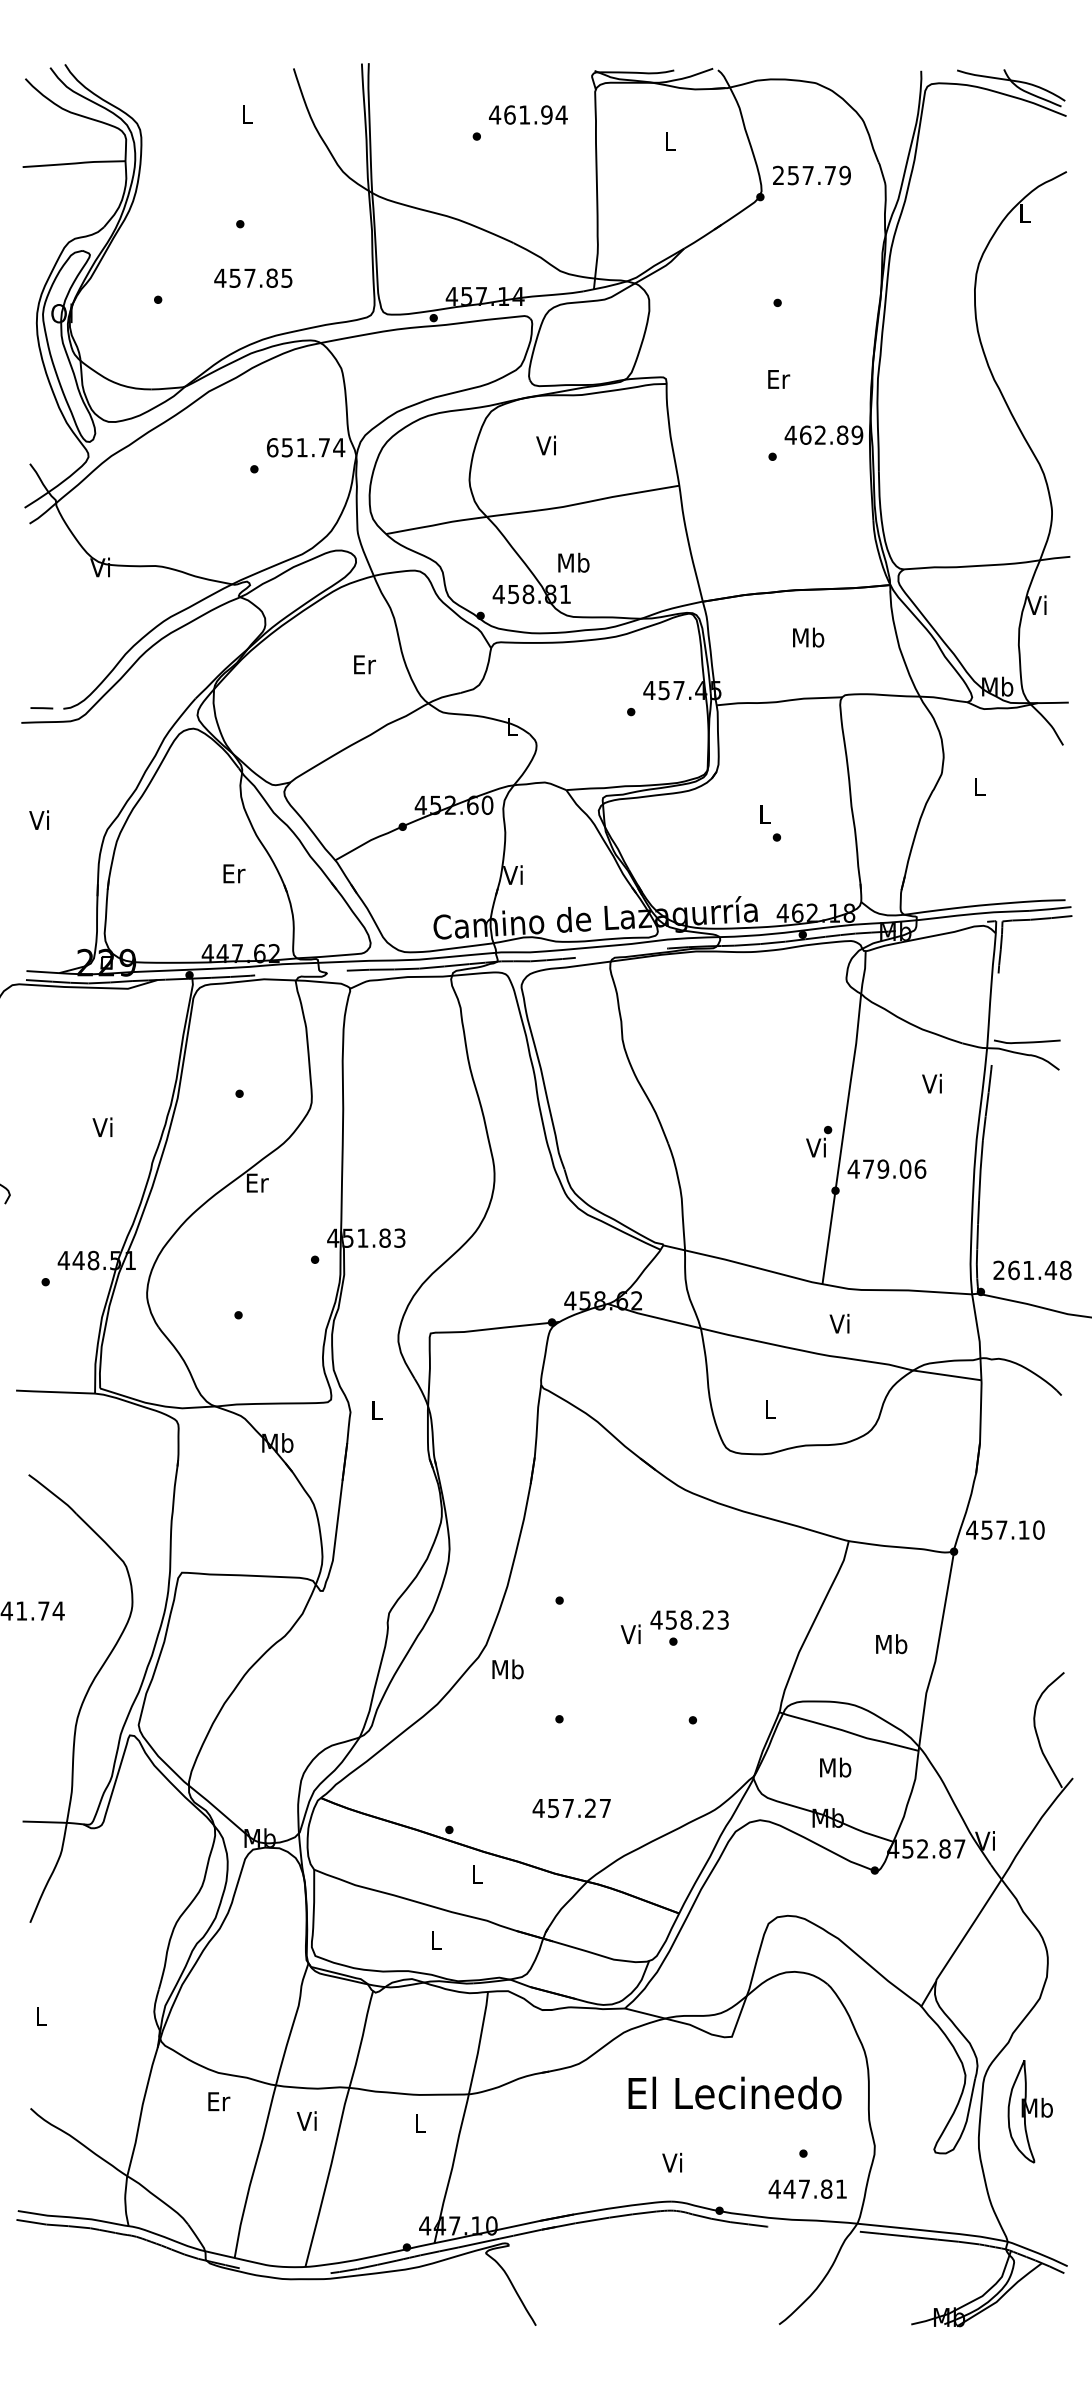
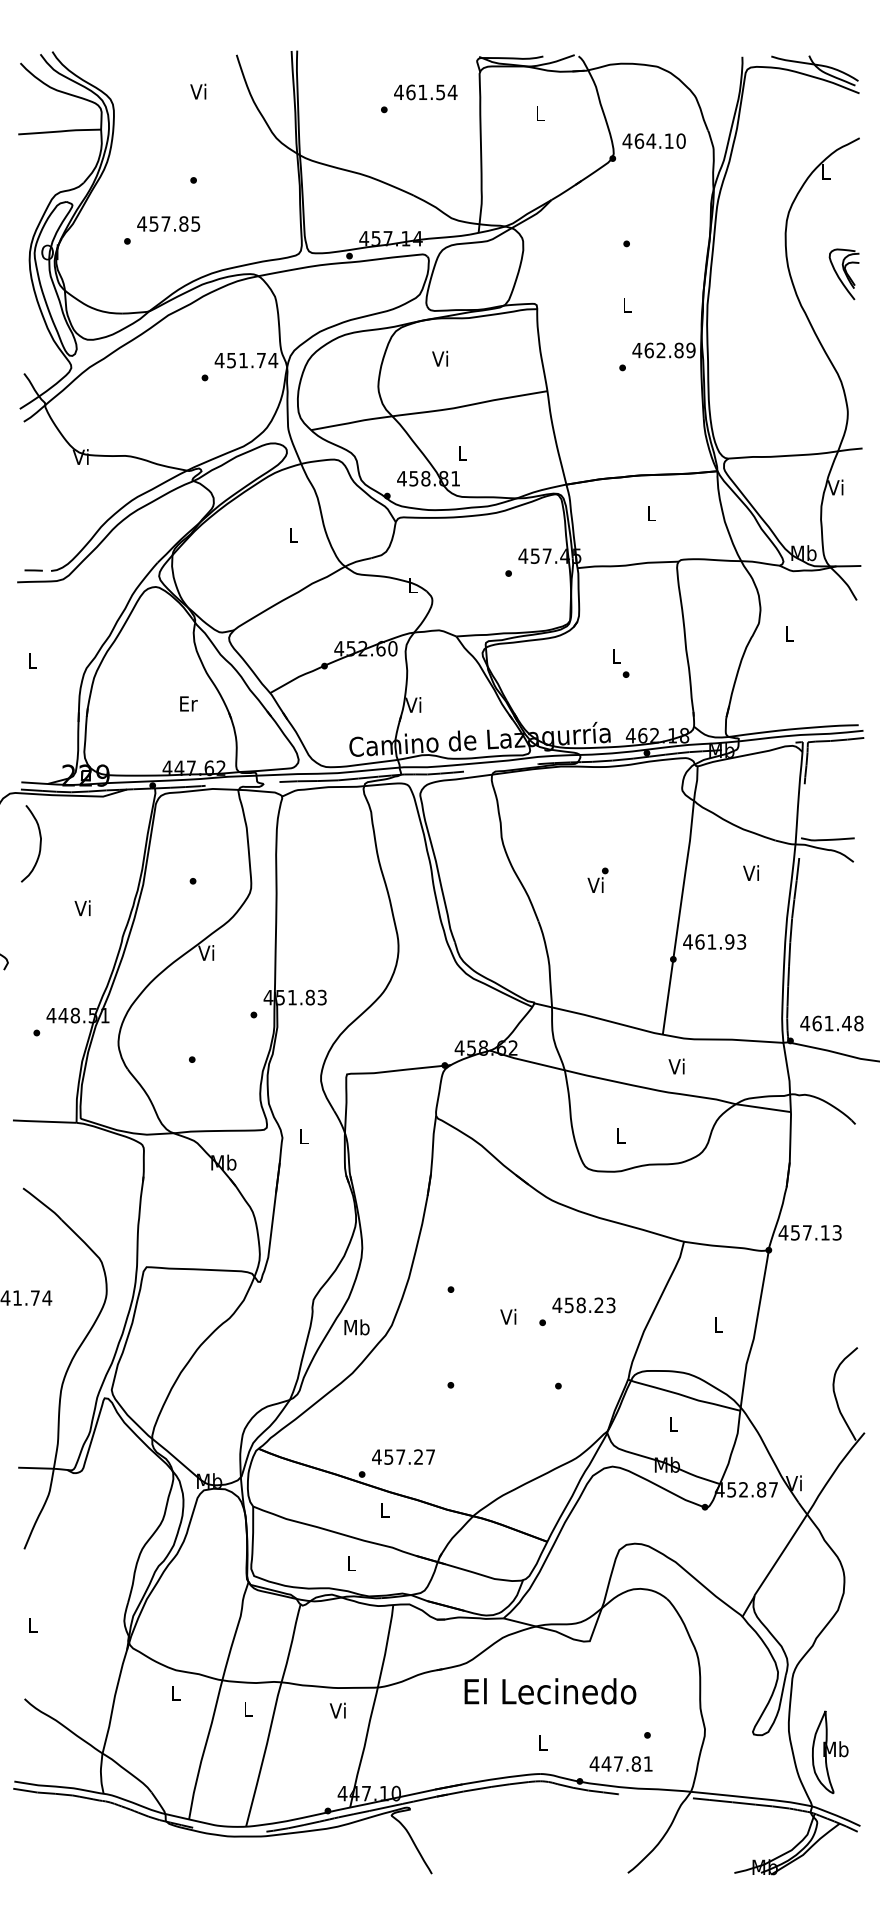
text: (245, 113) -> (197, 91), L -> Vi
text: (546, 114) -> (440, 92), 461.94 -> 461.54
text: (811, 175) -> (653, 141), 257.79 -> 464.10
text: (253, 277) -> (168, 223), moved
part: (1047, 340) -> (844, 274), added
text: (779, 379) -> (628, 305), Er -> L
text: (272, 447) -> (219, 360), 651.74 -> 451.74
text: (573, 562) -> (462, 453), Mb -> L
text: (808, 637) -> (651, 513), Mb -> L
text: (364, 664) -> (293, 535), Er -> L
text: (38, 819) -> (31, 660), Vi -> L
curve: (49, 1047) -> (39, 843), added
text: (819, 1141) -> (598, 880), moved
text: (894, 1168) -> (720, 941), 479.06 -> 461.93
text: (257, 1182) -> (207, 952), Er -> Vi
text: (999, 1269) -> (805, 1022), 261.48 -> 461.48
text: (1038, 1529) -> (836, 1232), 457.10 -> 457.13
text: (689, 1619) -> (583, 1304), moved
text: (891, 1644) -> (718, 1325), Mb -> L
text: (507, 1669) -> (356, 1327), moved
text: (835, 1767) -> (673, 1424), Mb -> L
text: (571, 1808) -> (403, 1457), moved
text: (734, 2092) -> (550, 1690), moved
text: (219, 2101) -> (176, 1693), Er -> L
part: (1029, 2111) -> (829, 1752), moved
text: (306, 2120) -> (246, 1708), Vi -> L
text: (418, 2122) -> (337, 1710), L -> Vi
text: (672, 2162) -> (541, 1742), Vi -> L
text: (807, 2188) -> (620, 1763), moved

